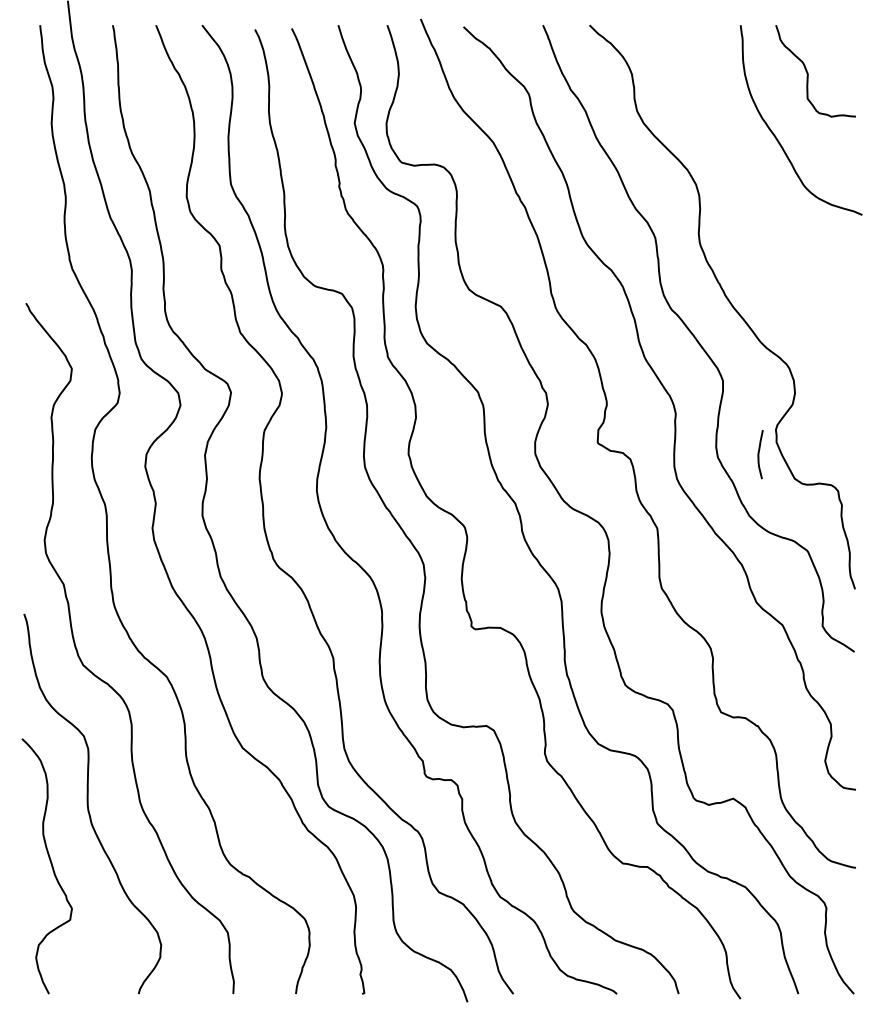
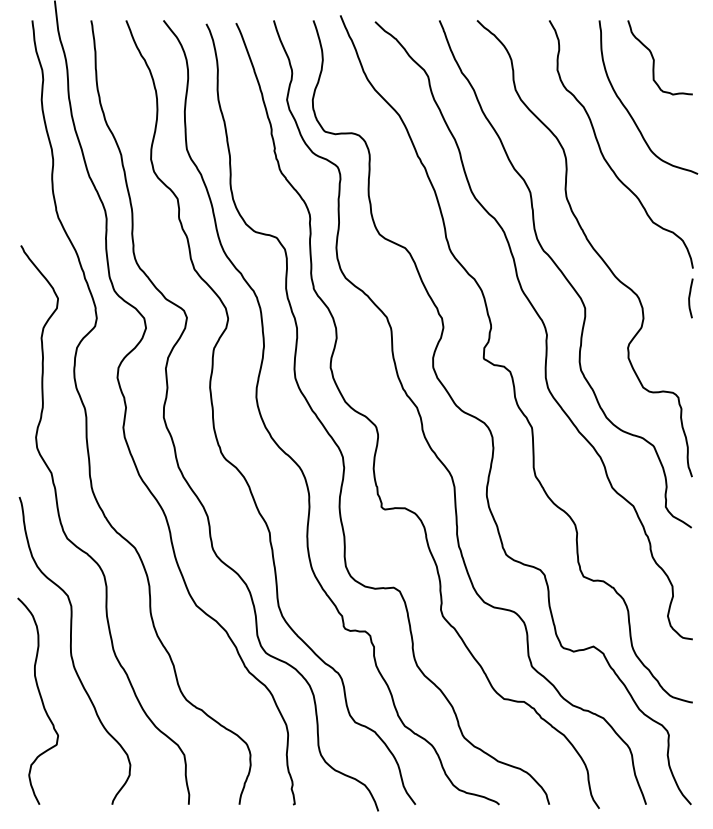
curve: (744, 188) -> (602, 152), added
curve: (759, 454) -> (690, 298), moved

